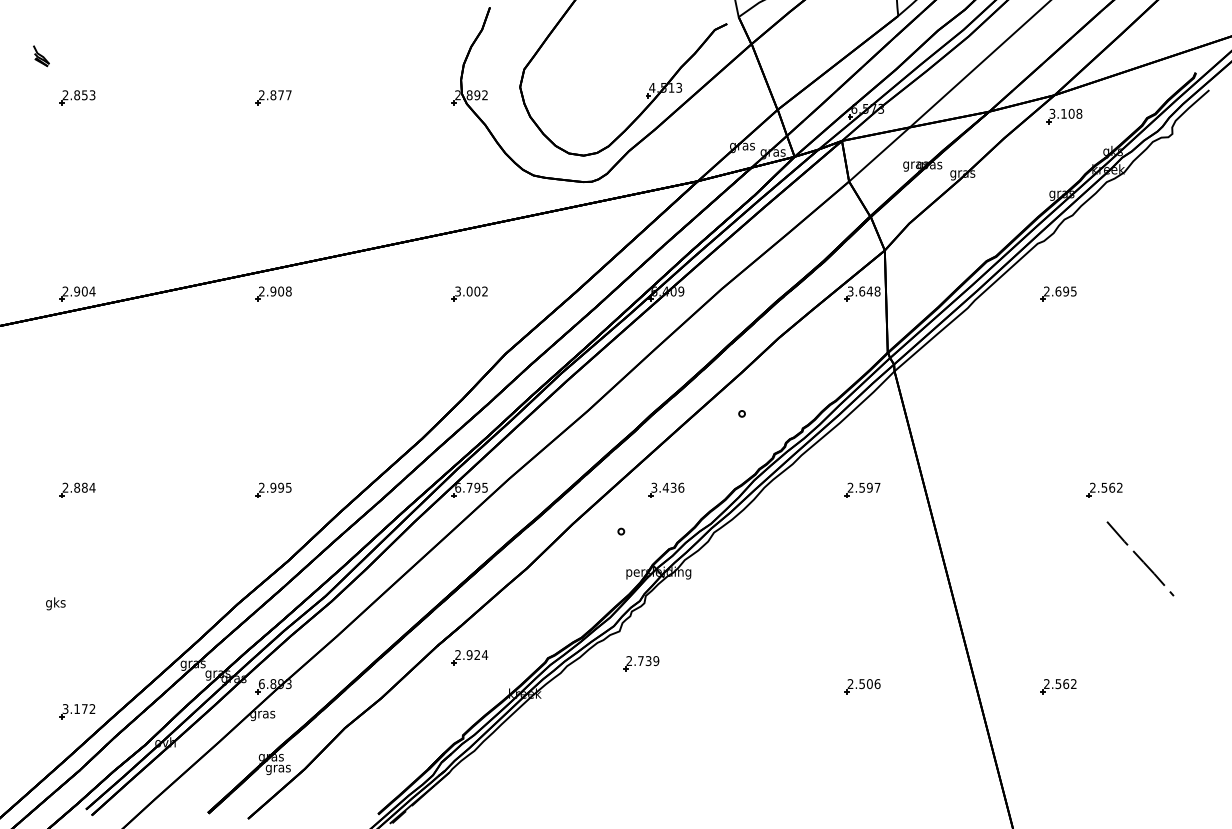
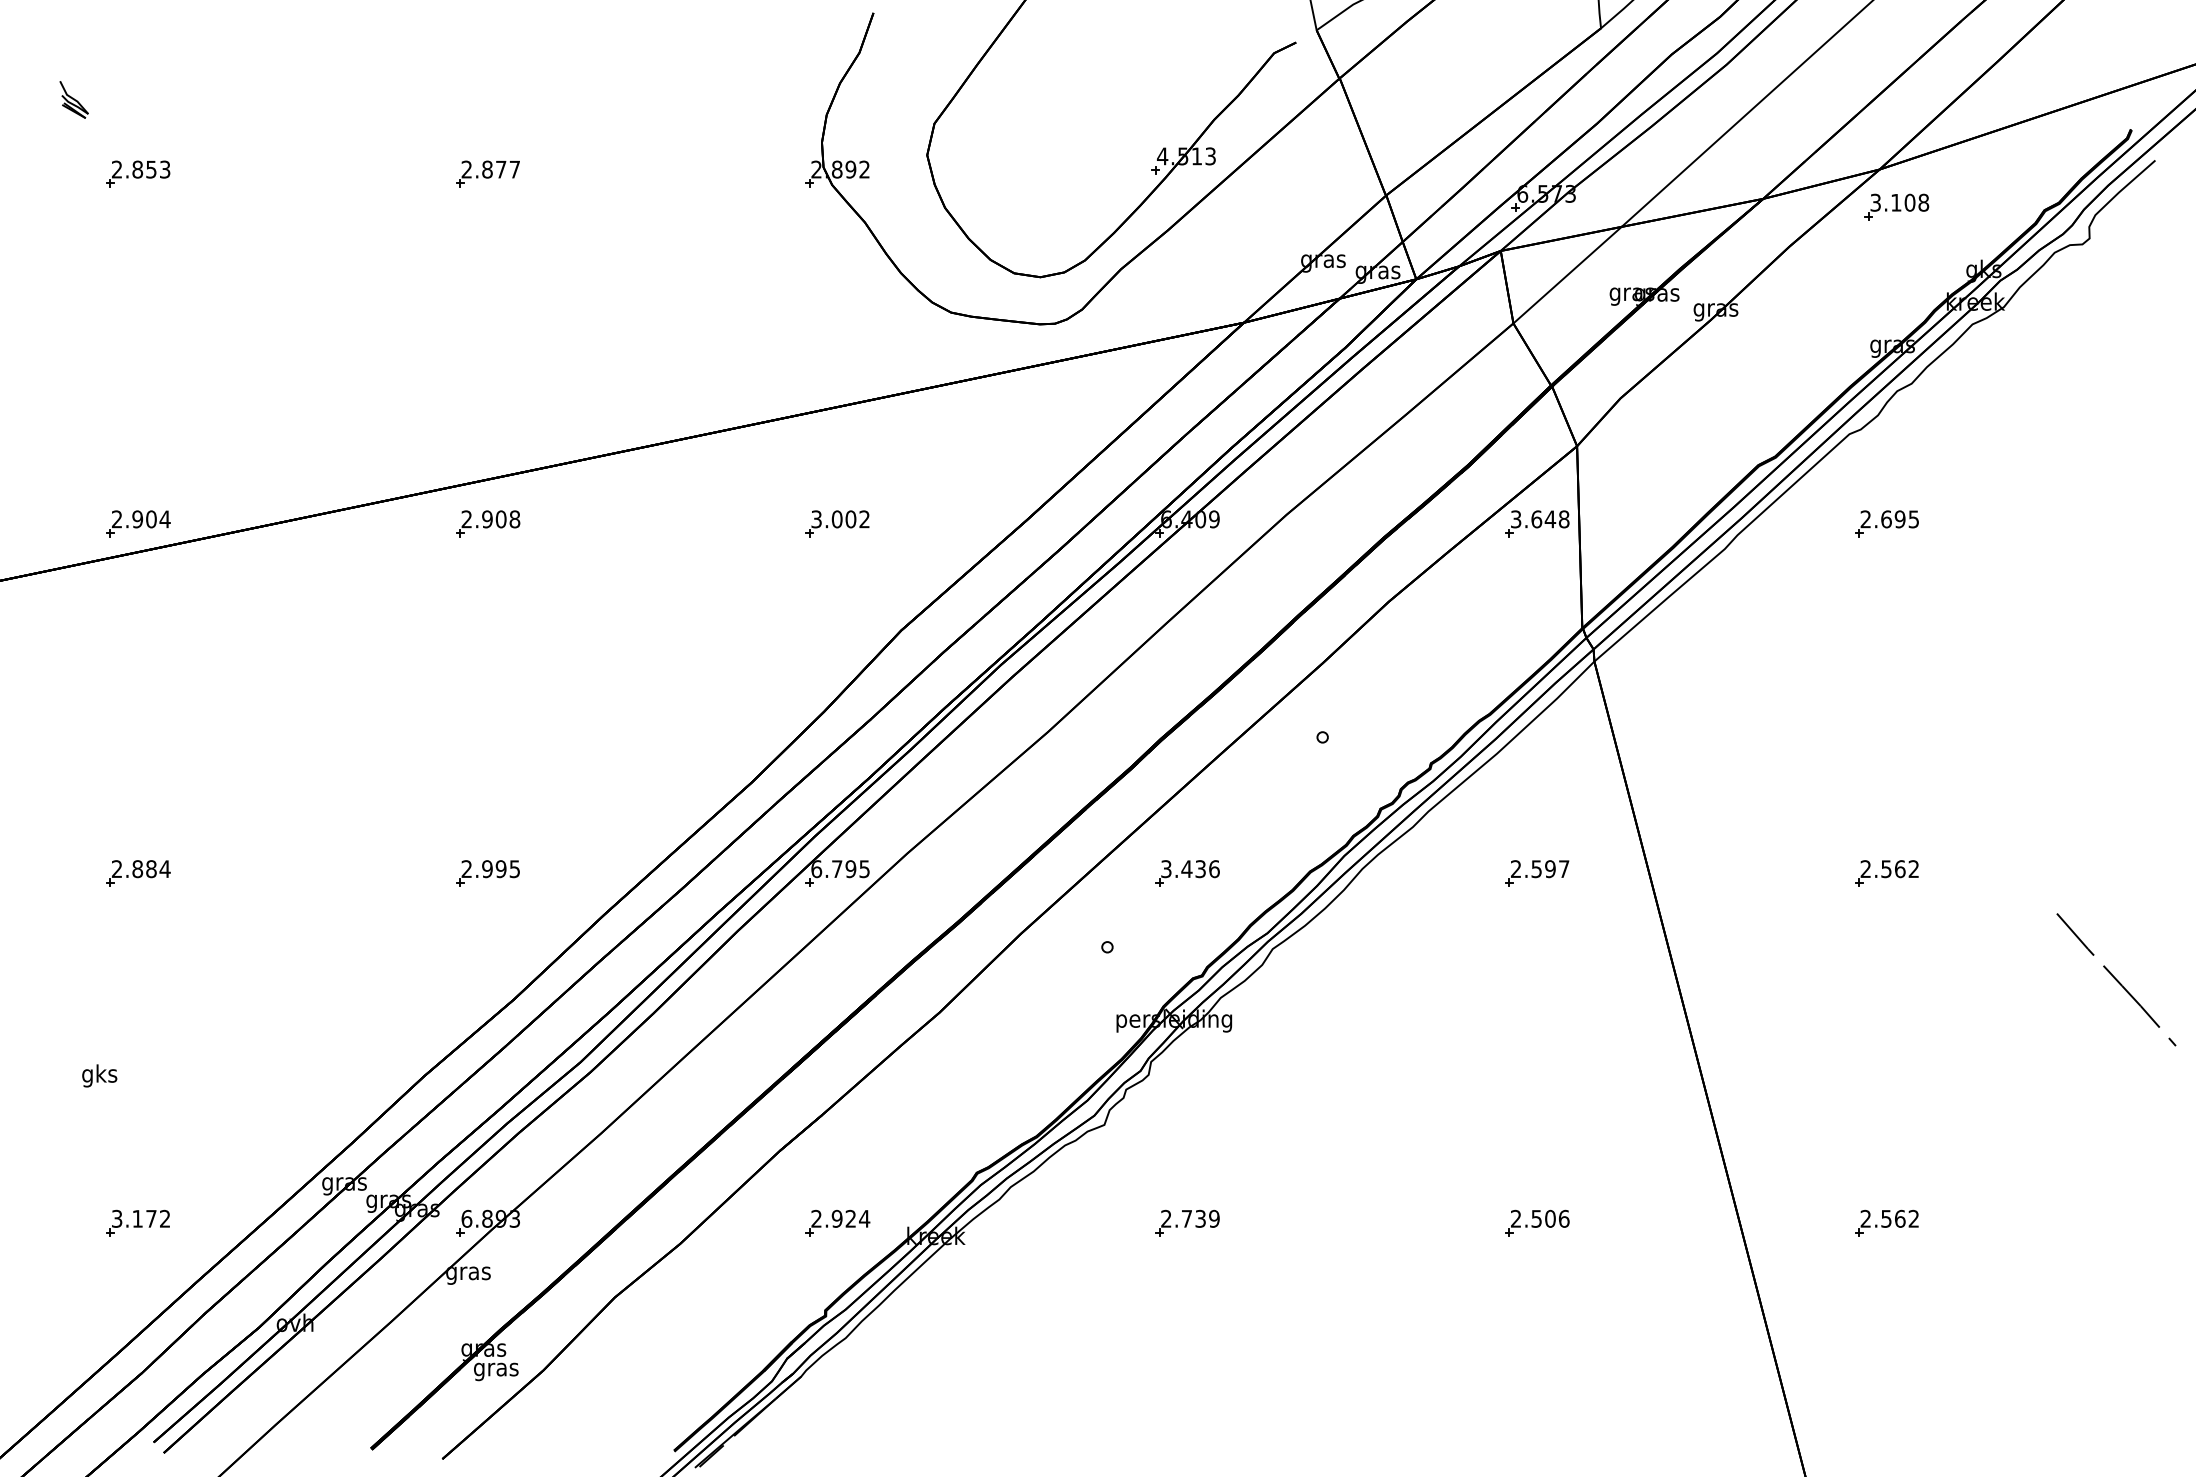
part: (1104, 489) -> (1886, 872), moved
part: (1140, 558) -> (2116, 979), moved
part: (469, 657) -> (836, 1223), moved
part: (641, 663) -> (1187, 1223), moved
part: (77, 711) -> (138, 1223), moved

